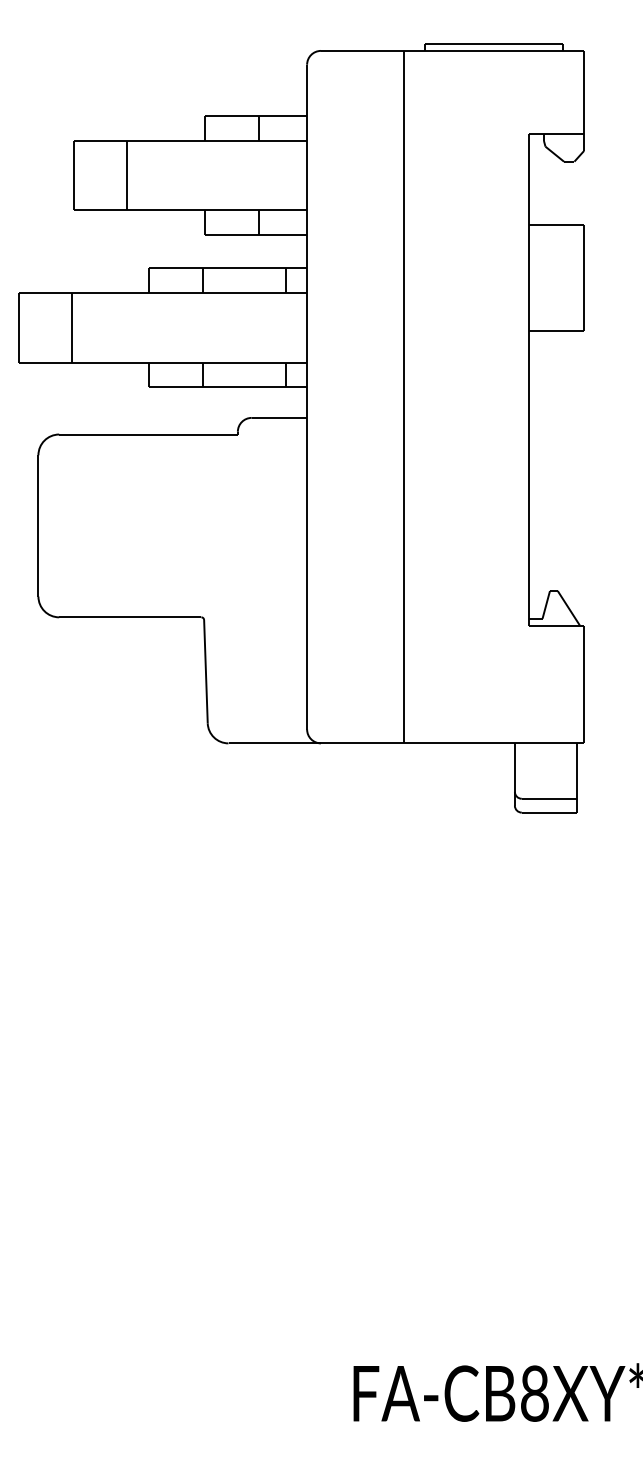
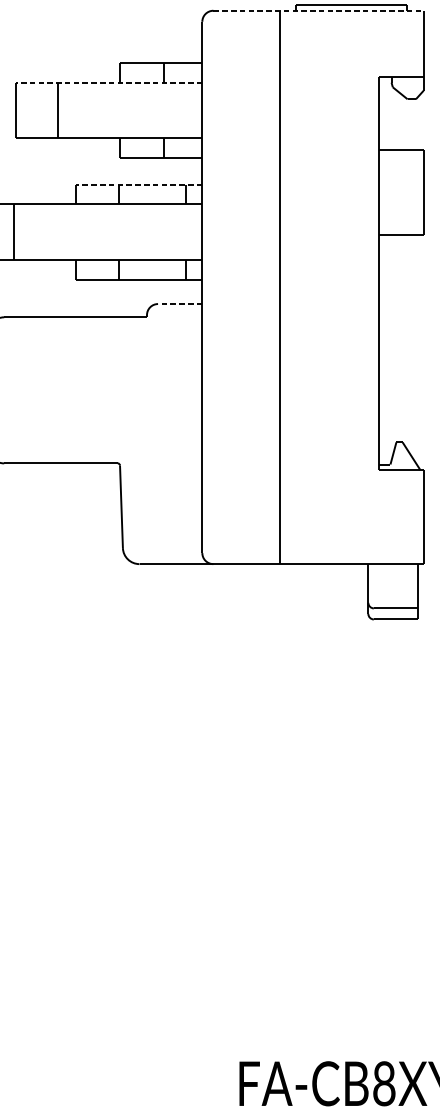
line: (452, 50) -> (318, 10), solid -> dashed
line: (190, 140) -> (109, 82), solid -> dashed
line: (228, 268) -> (139, 184), solid -> dashed
line: (279, 417) -> (180, 303), solid -> dashed

